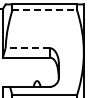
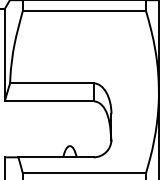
line: (45, 10) -> (85, 11), dashed -> solid
line: (27, 48) -> (51, 84), dashed -> solid

